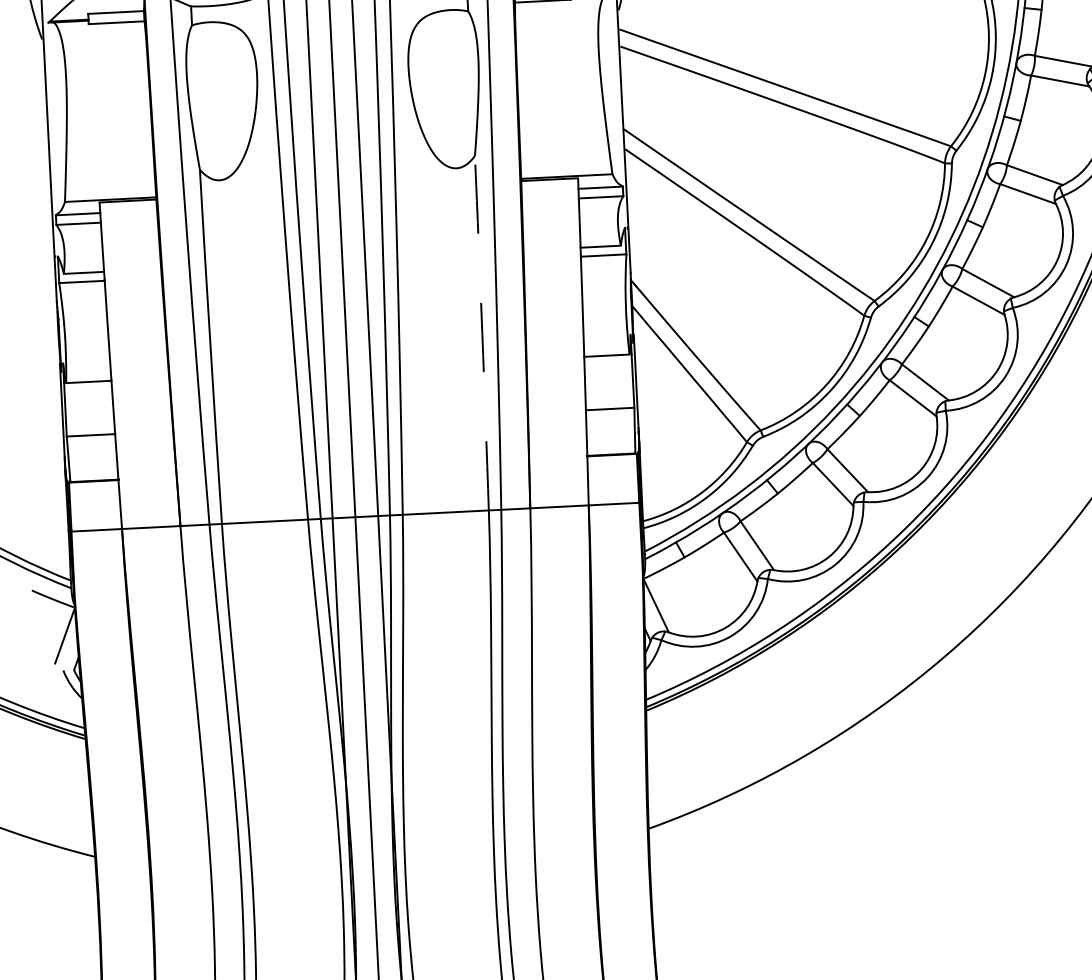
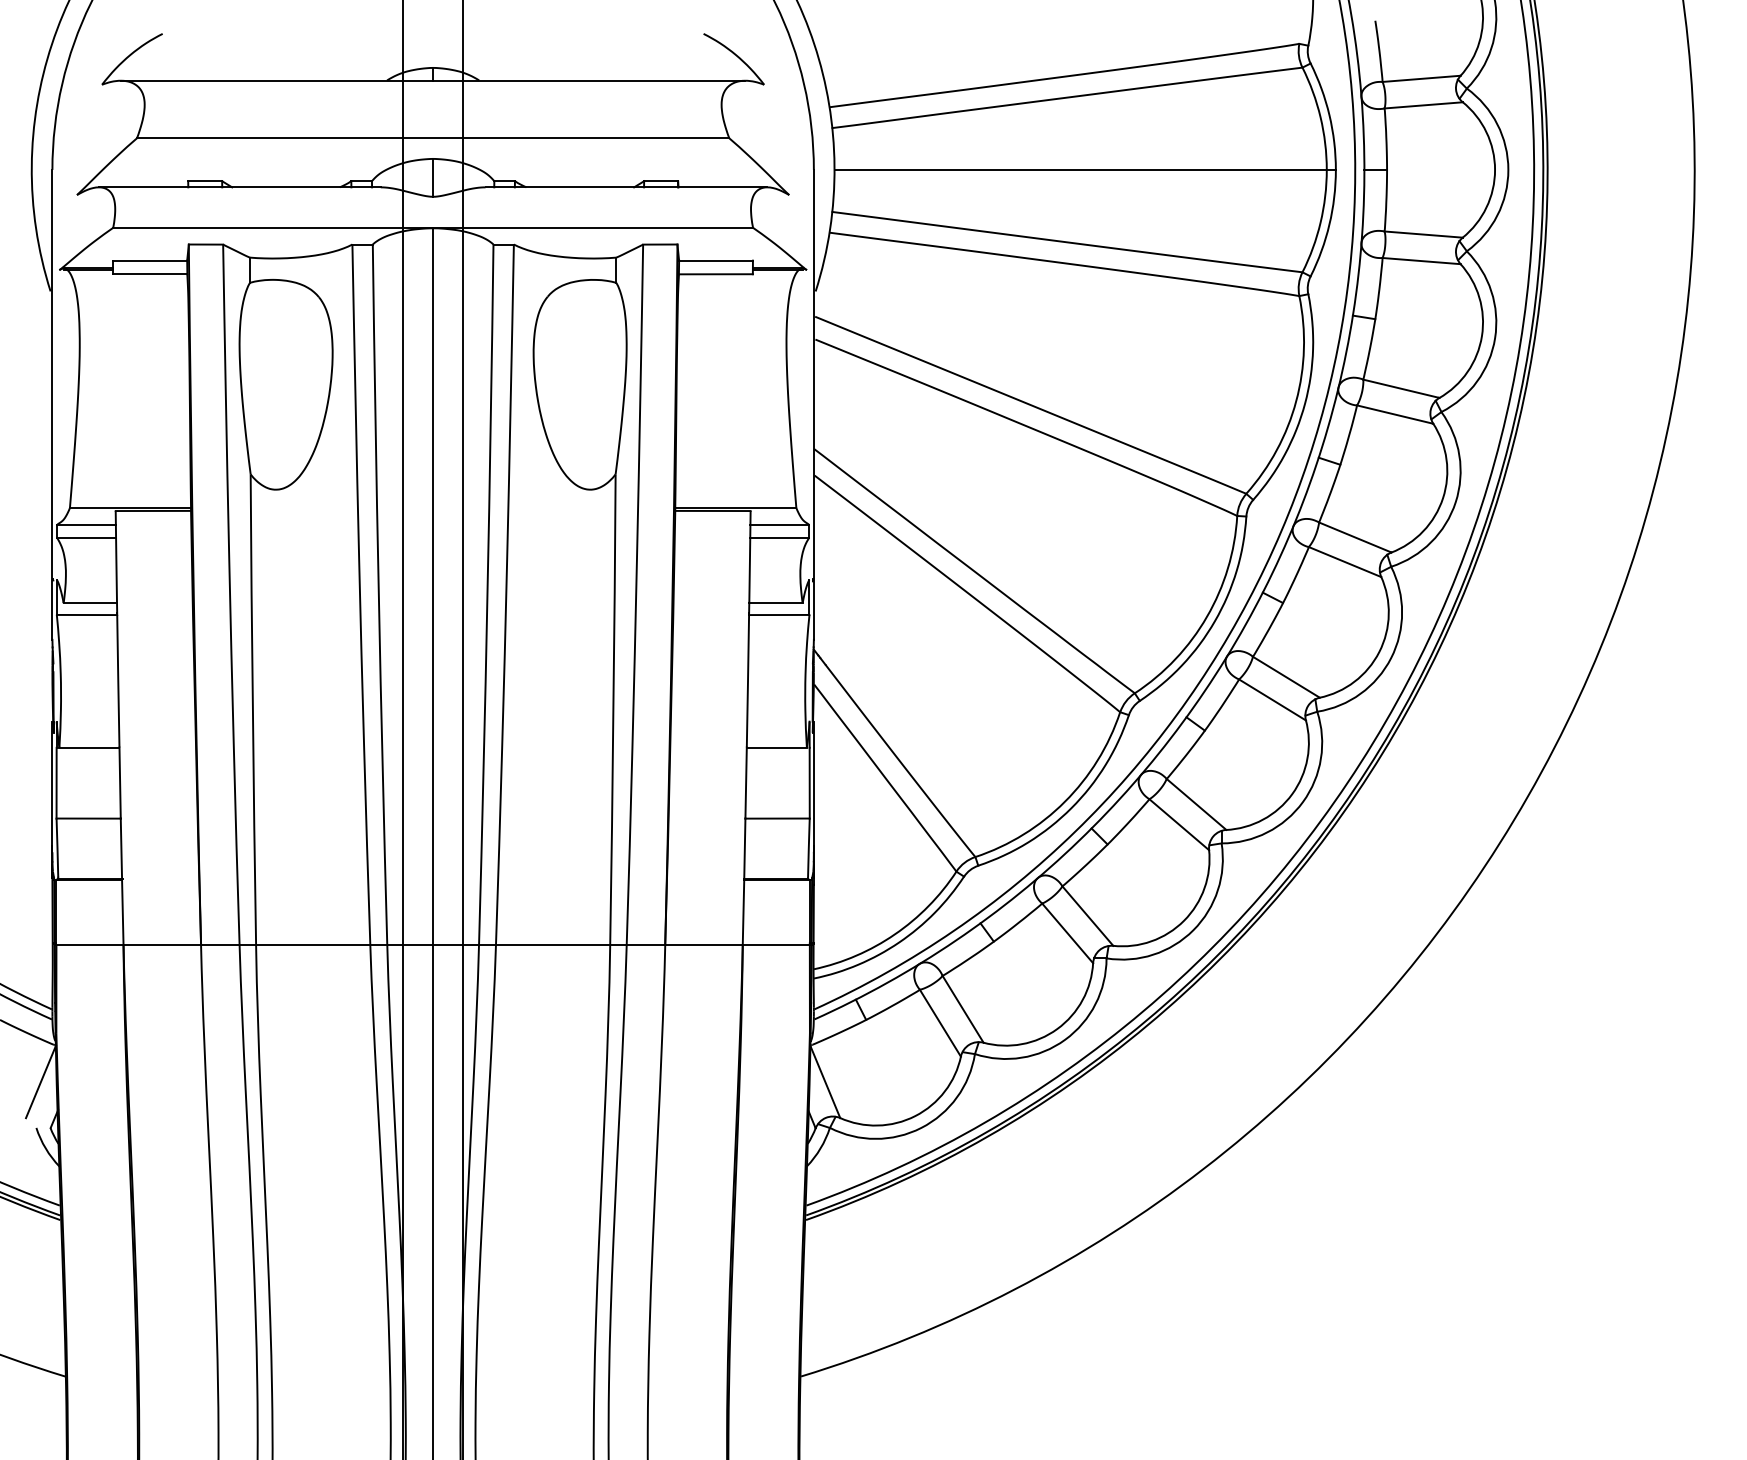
arc: (482, 333) -> (613, 709), dashed -> solid

